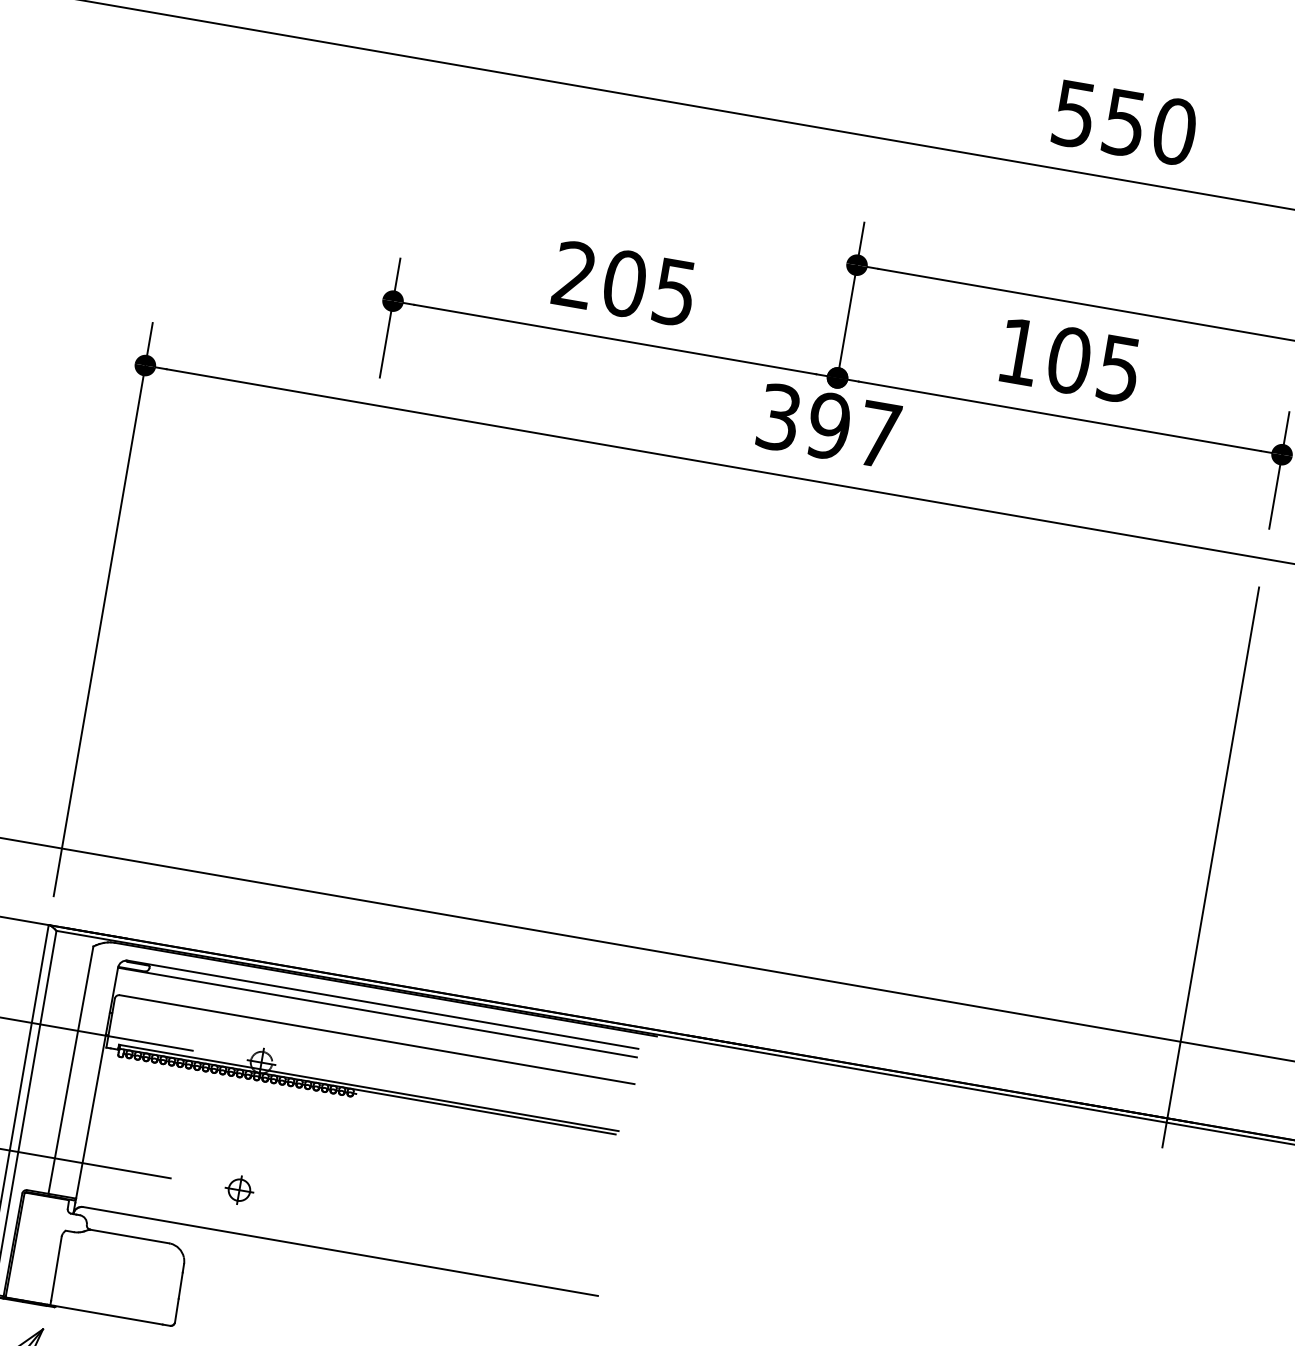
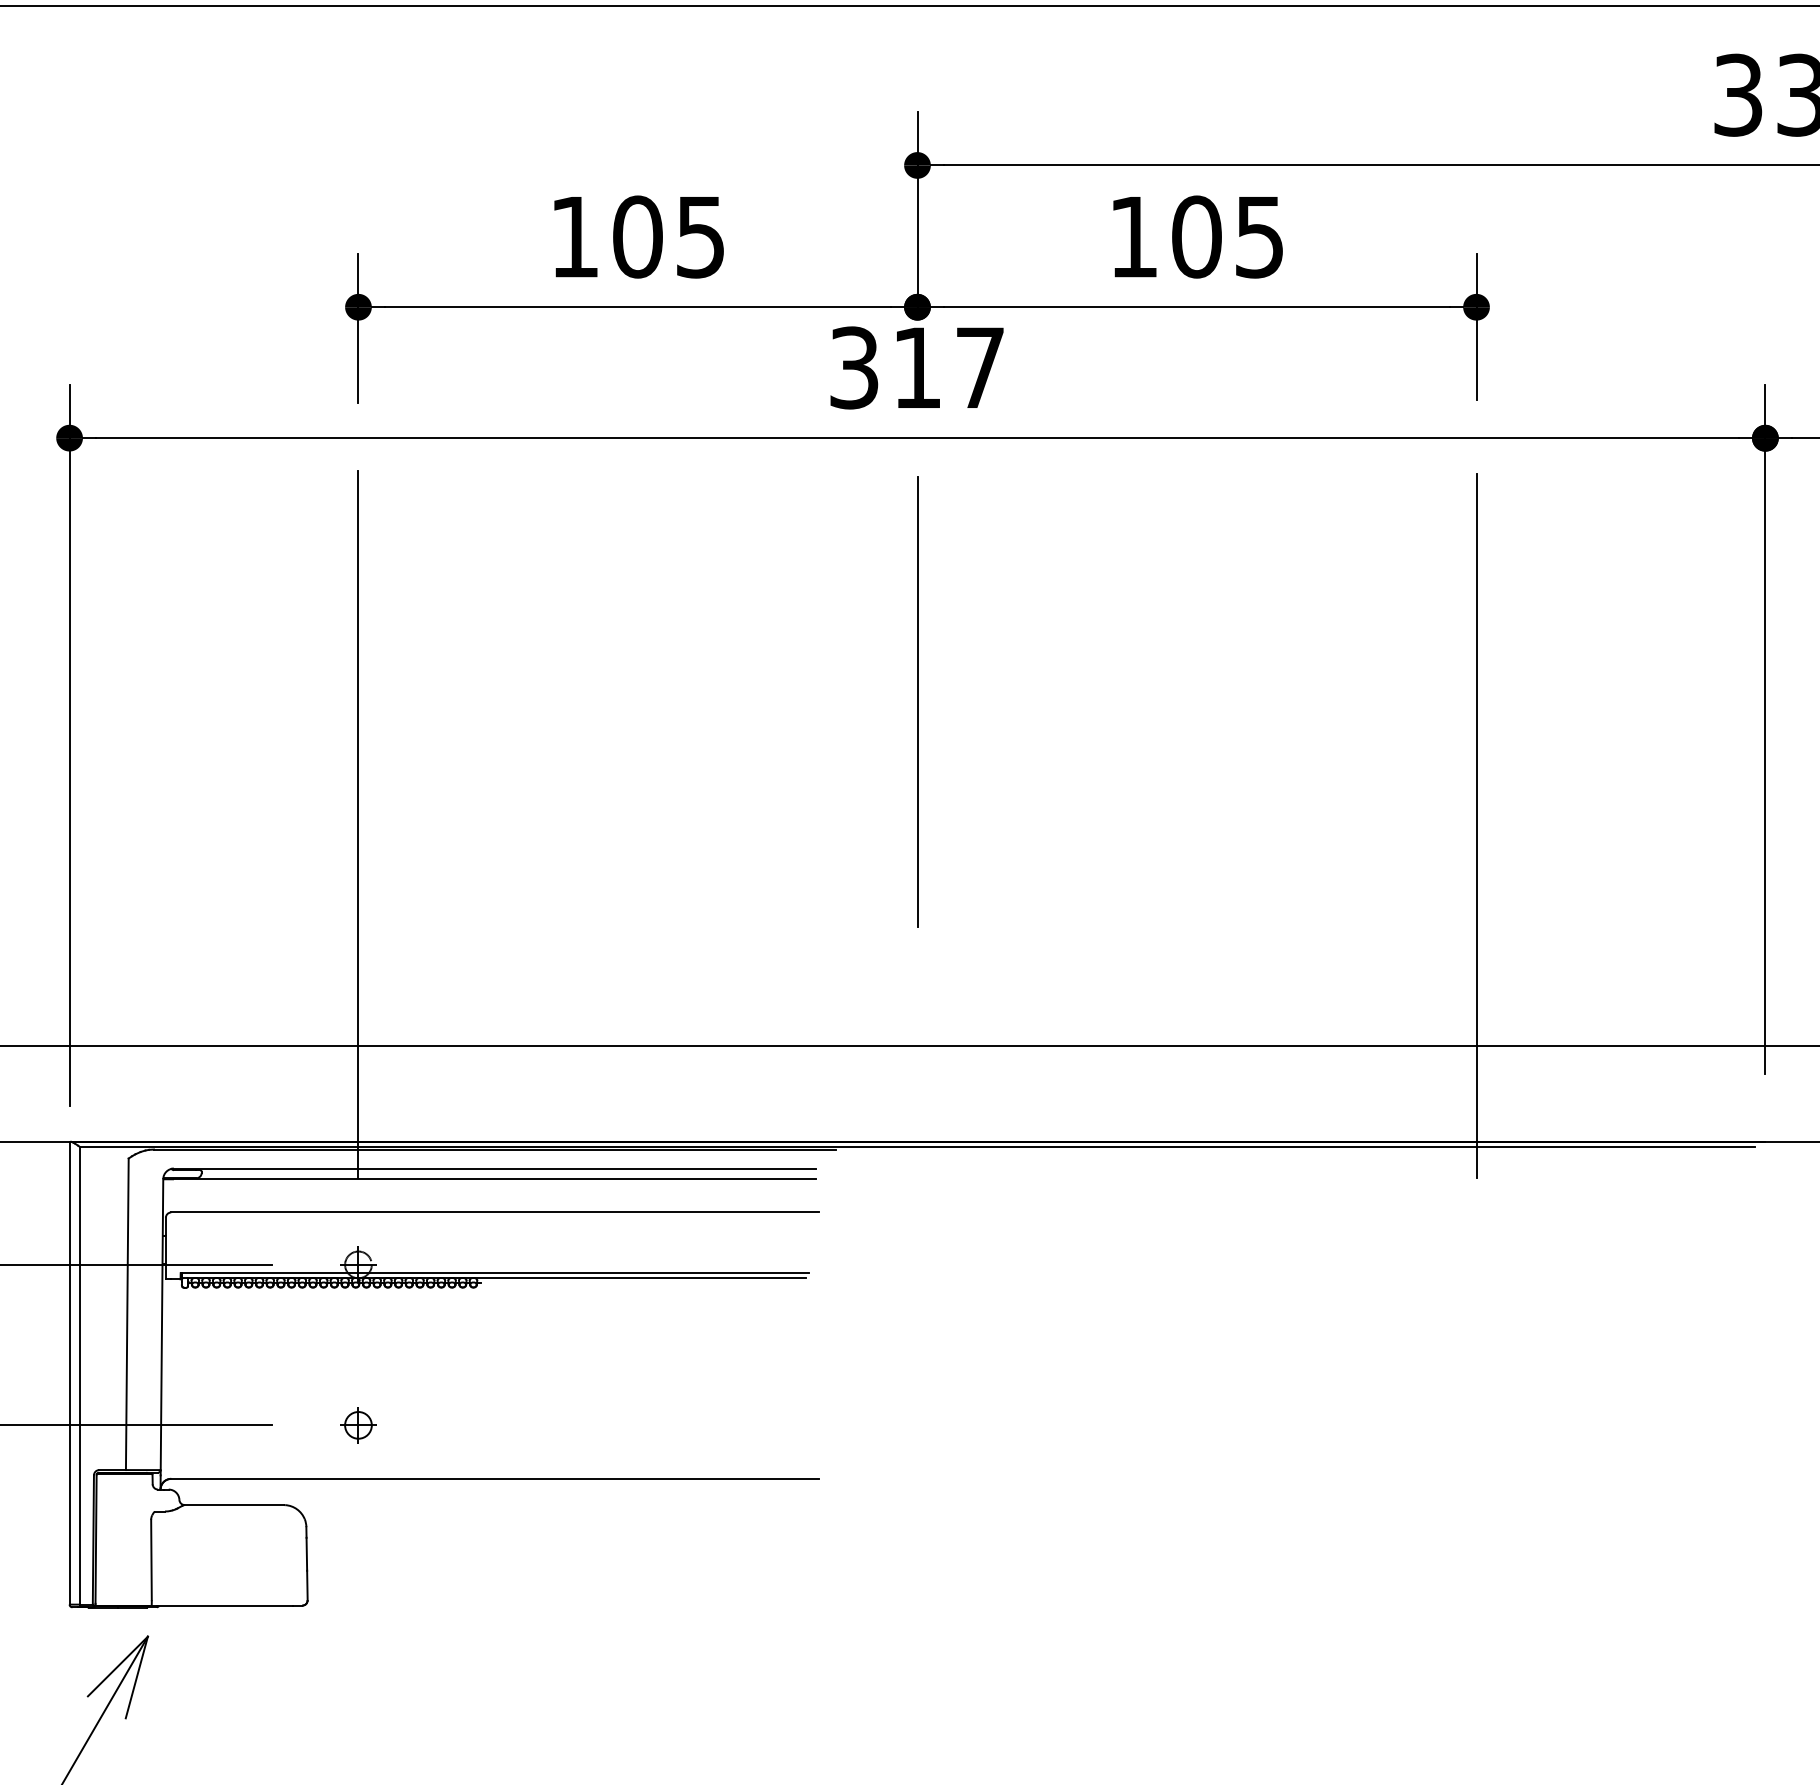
text: (573, 274) -> (573, 236), 205 -> 105
text: (829, 425) -> (917, 367), 397 -> 317
line: (783, 691) -> (917, 701), added
line: (322, 712) -> (358, 824), added

